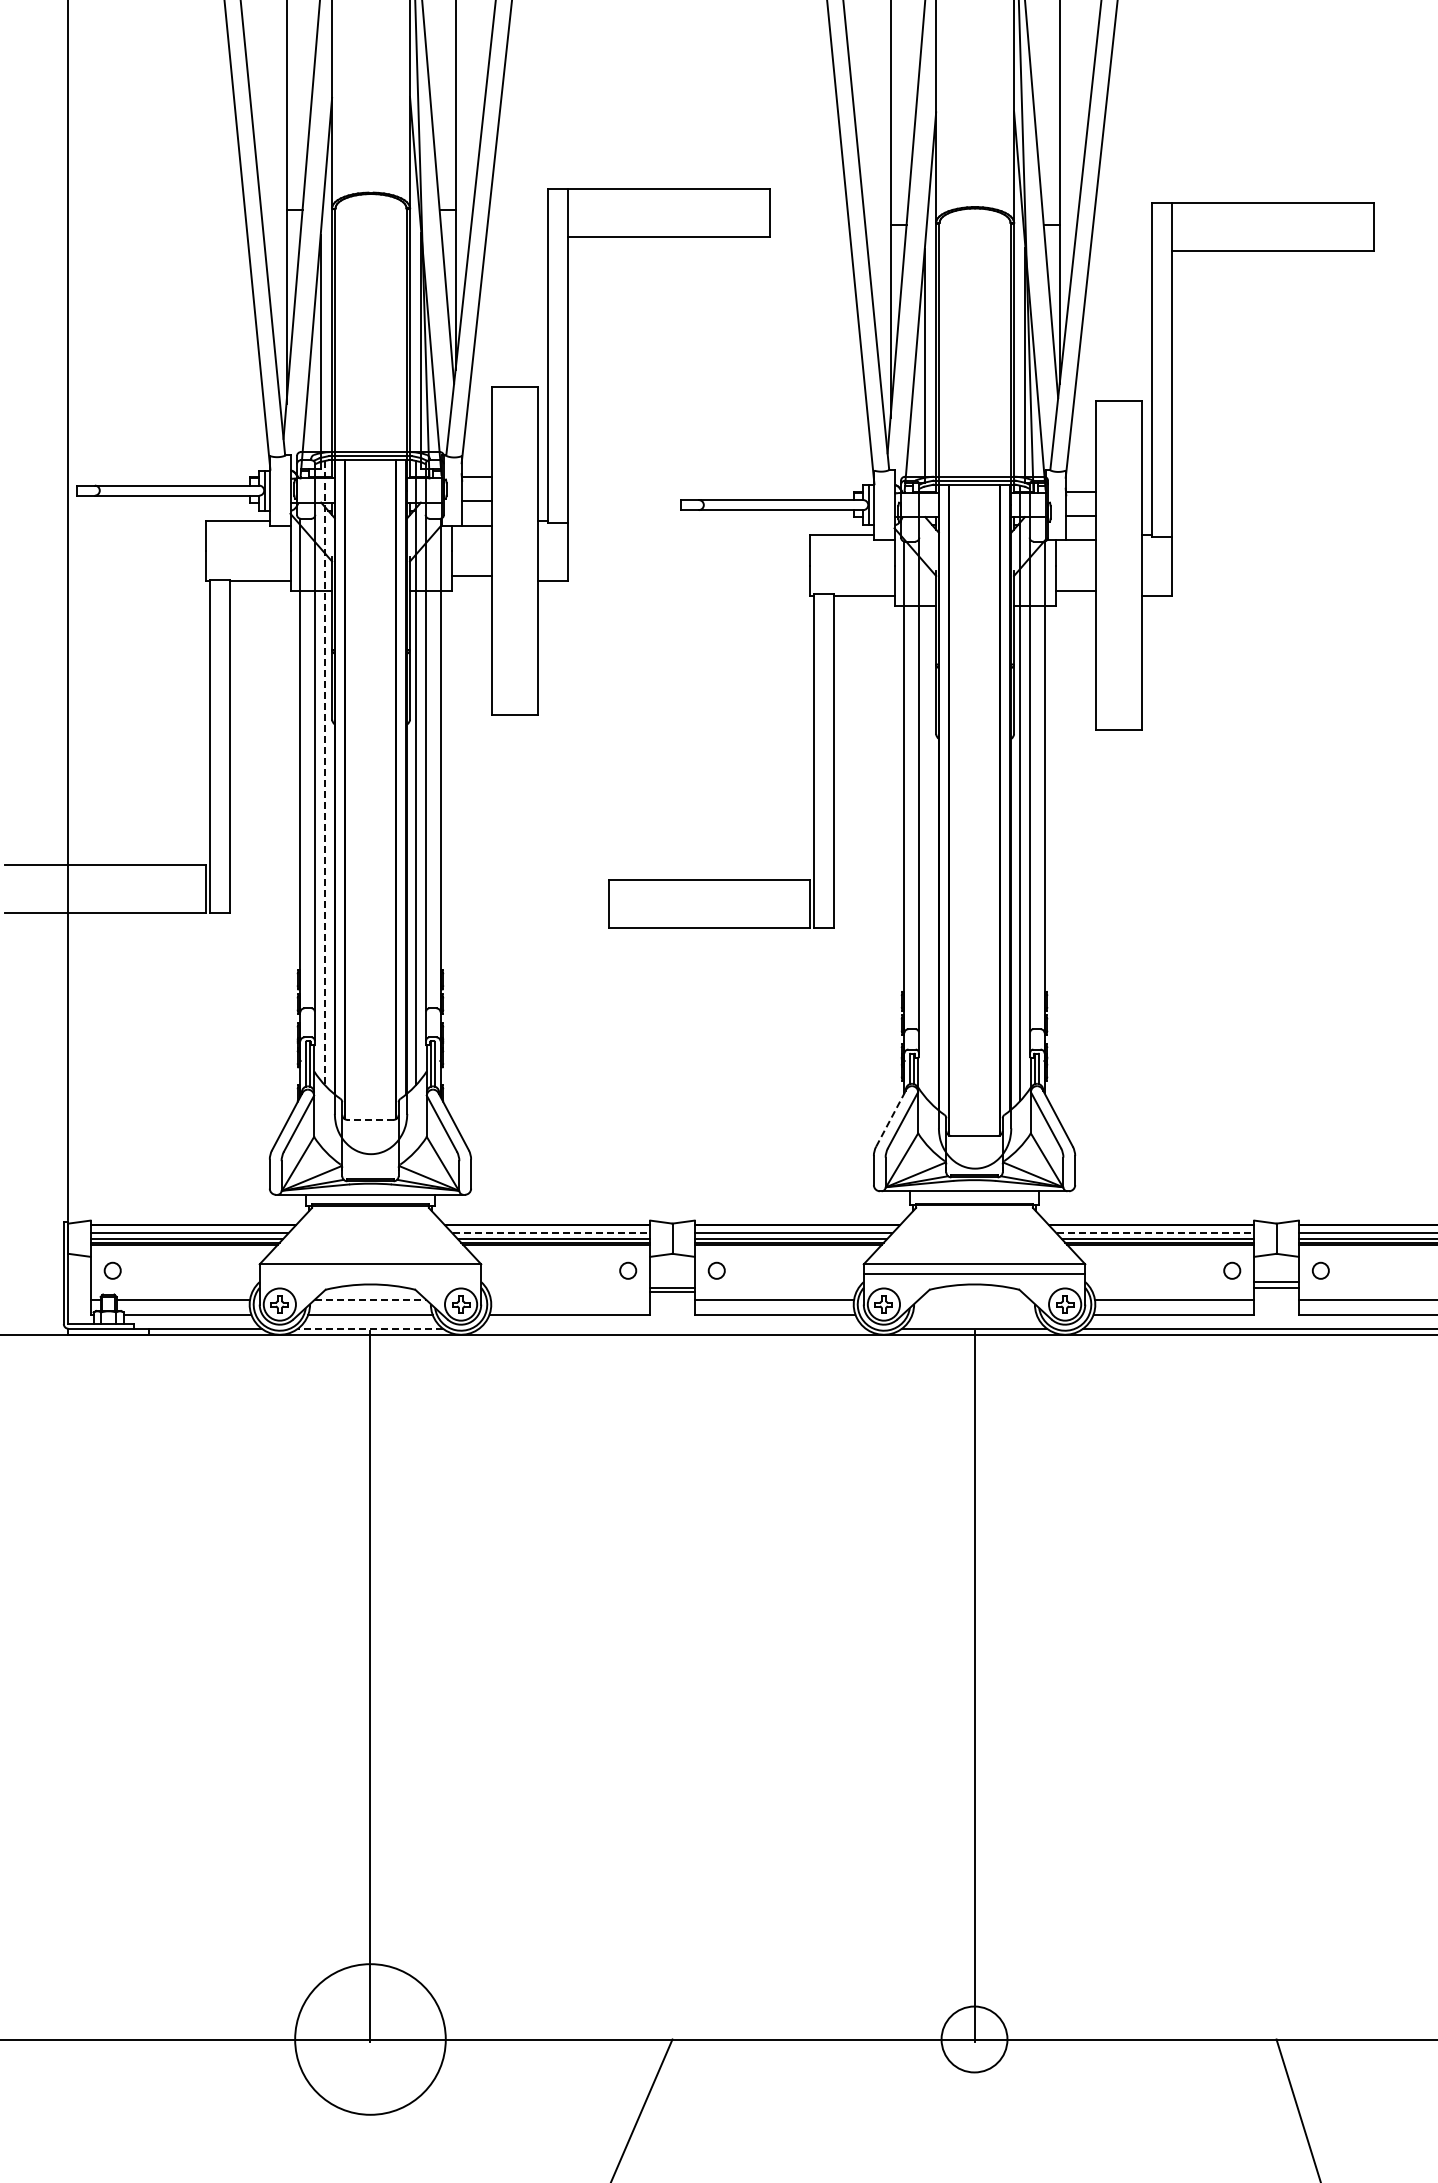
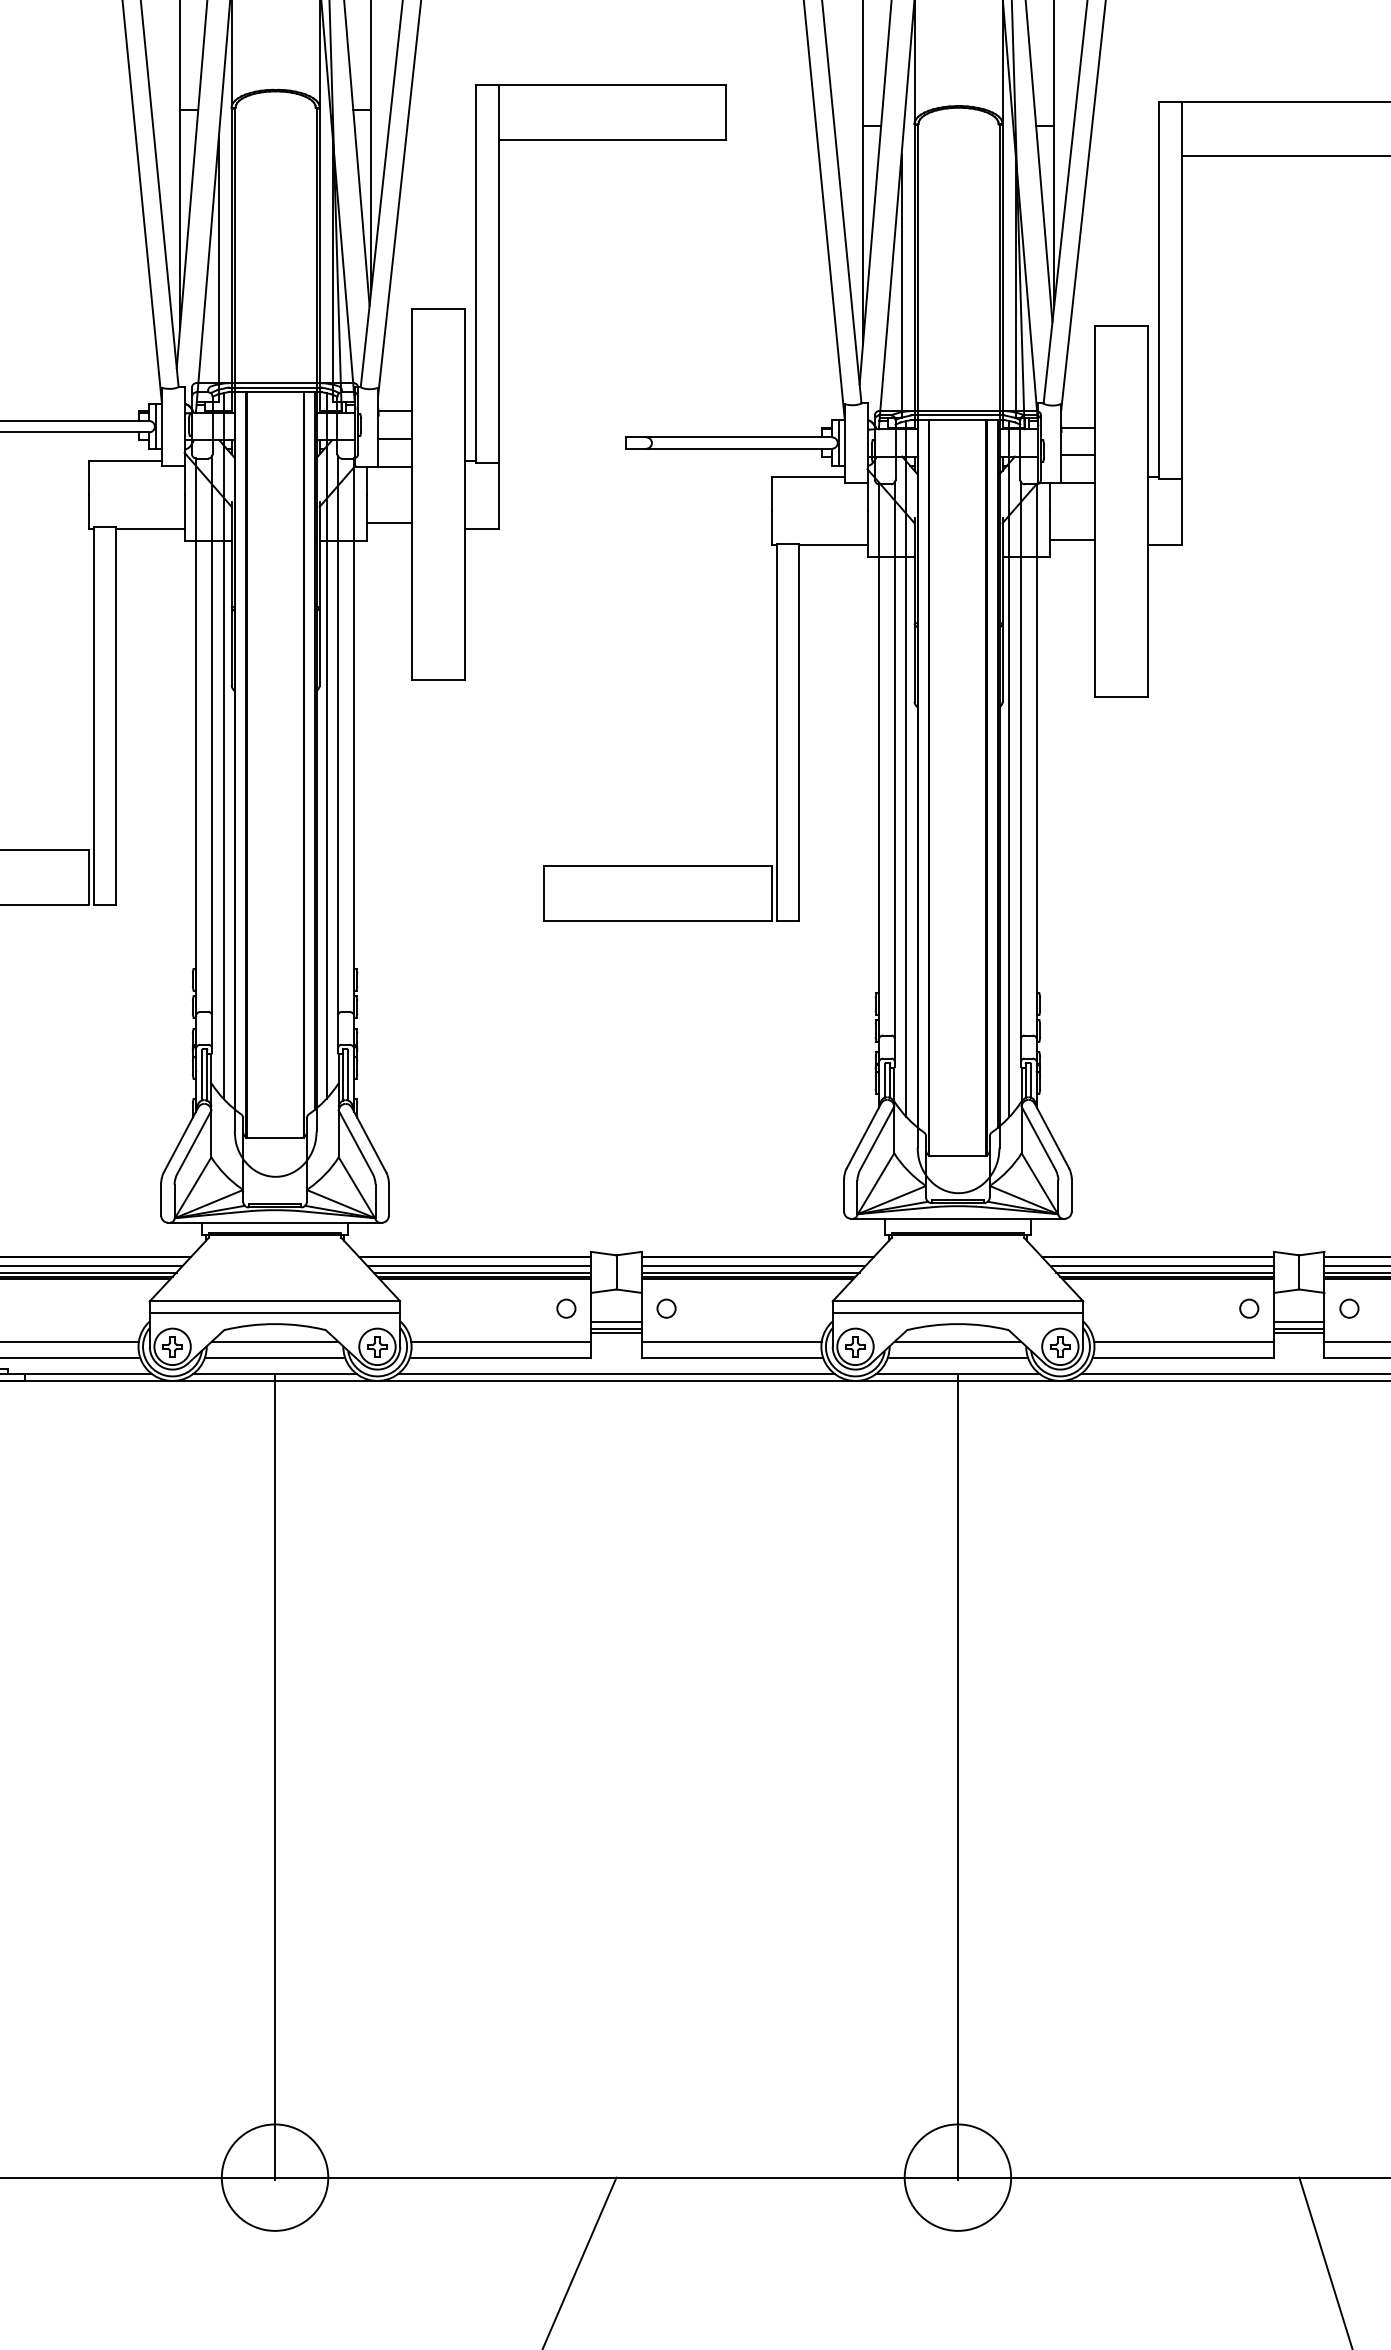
line: (324, 773) -> (223, 746), dashed -> solid
line: (929, 793) -> (907, 769), added
line: (891, 1117) -> (864, 1135), dashed -> solid
line: (369, 1119) -> (273, 1137), dashed -> solid
line: (551, 1233) -> (479, 1266), dashed -> solid
line: (1155, 1233) -> (1162, 1266), dashed -> solid
line: (370, 1274) -> (275, 1312), added
line: (672, 1282) -> (616, 1321), added
line: (1276, 1292) -> (1299, 1333), added
line: (370, 1300) -> (275, 1342), dashed -> solid
line: (570, 1300) -> (501, 1342), added
line: (974, 1300) -> (957, 1342), added
line: (974, 1314) -> (957, 1358), added
line: (369, 1328) -> (273, 1373), dashed -> solid
line: (672, 1328) -> (616, 1373), added
circle: (370, 2039) -> (275, 2177), size x0.62
circle: (974, 2039) -> (957, 2177), size x1.43

